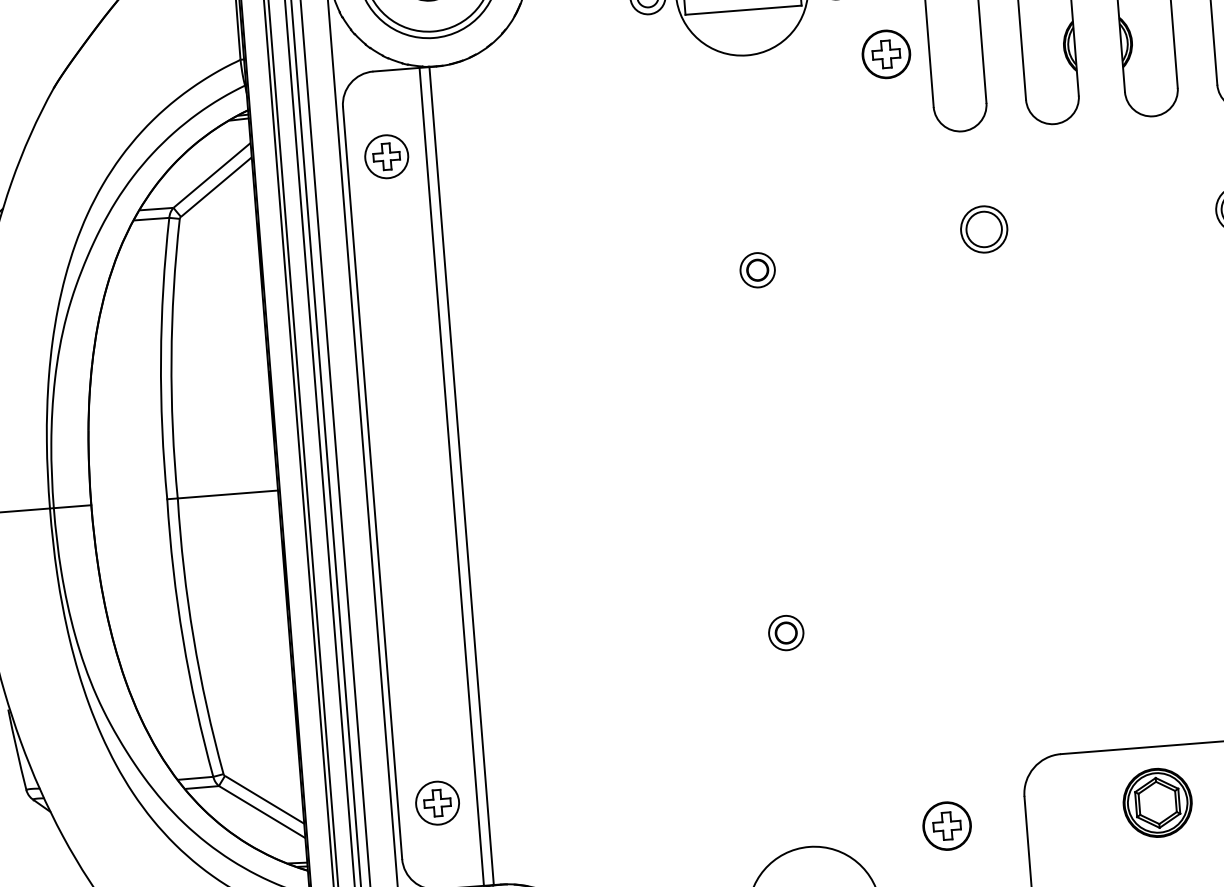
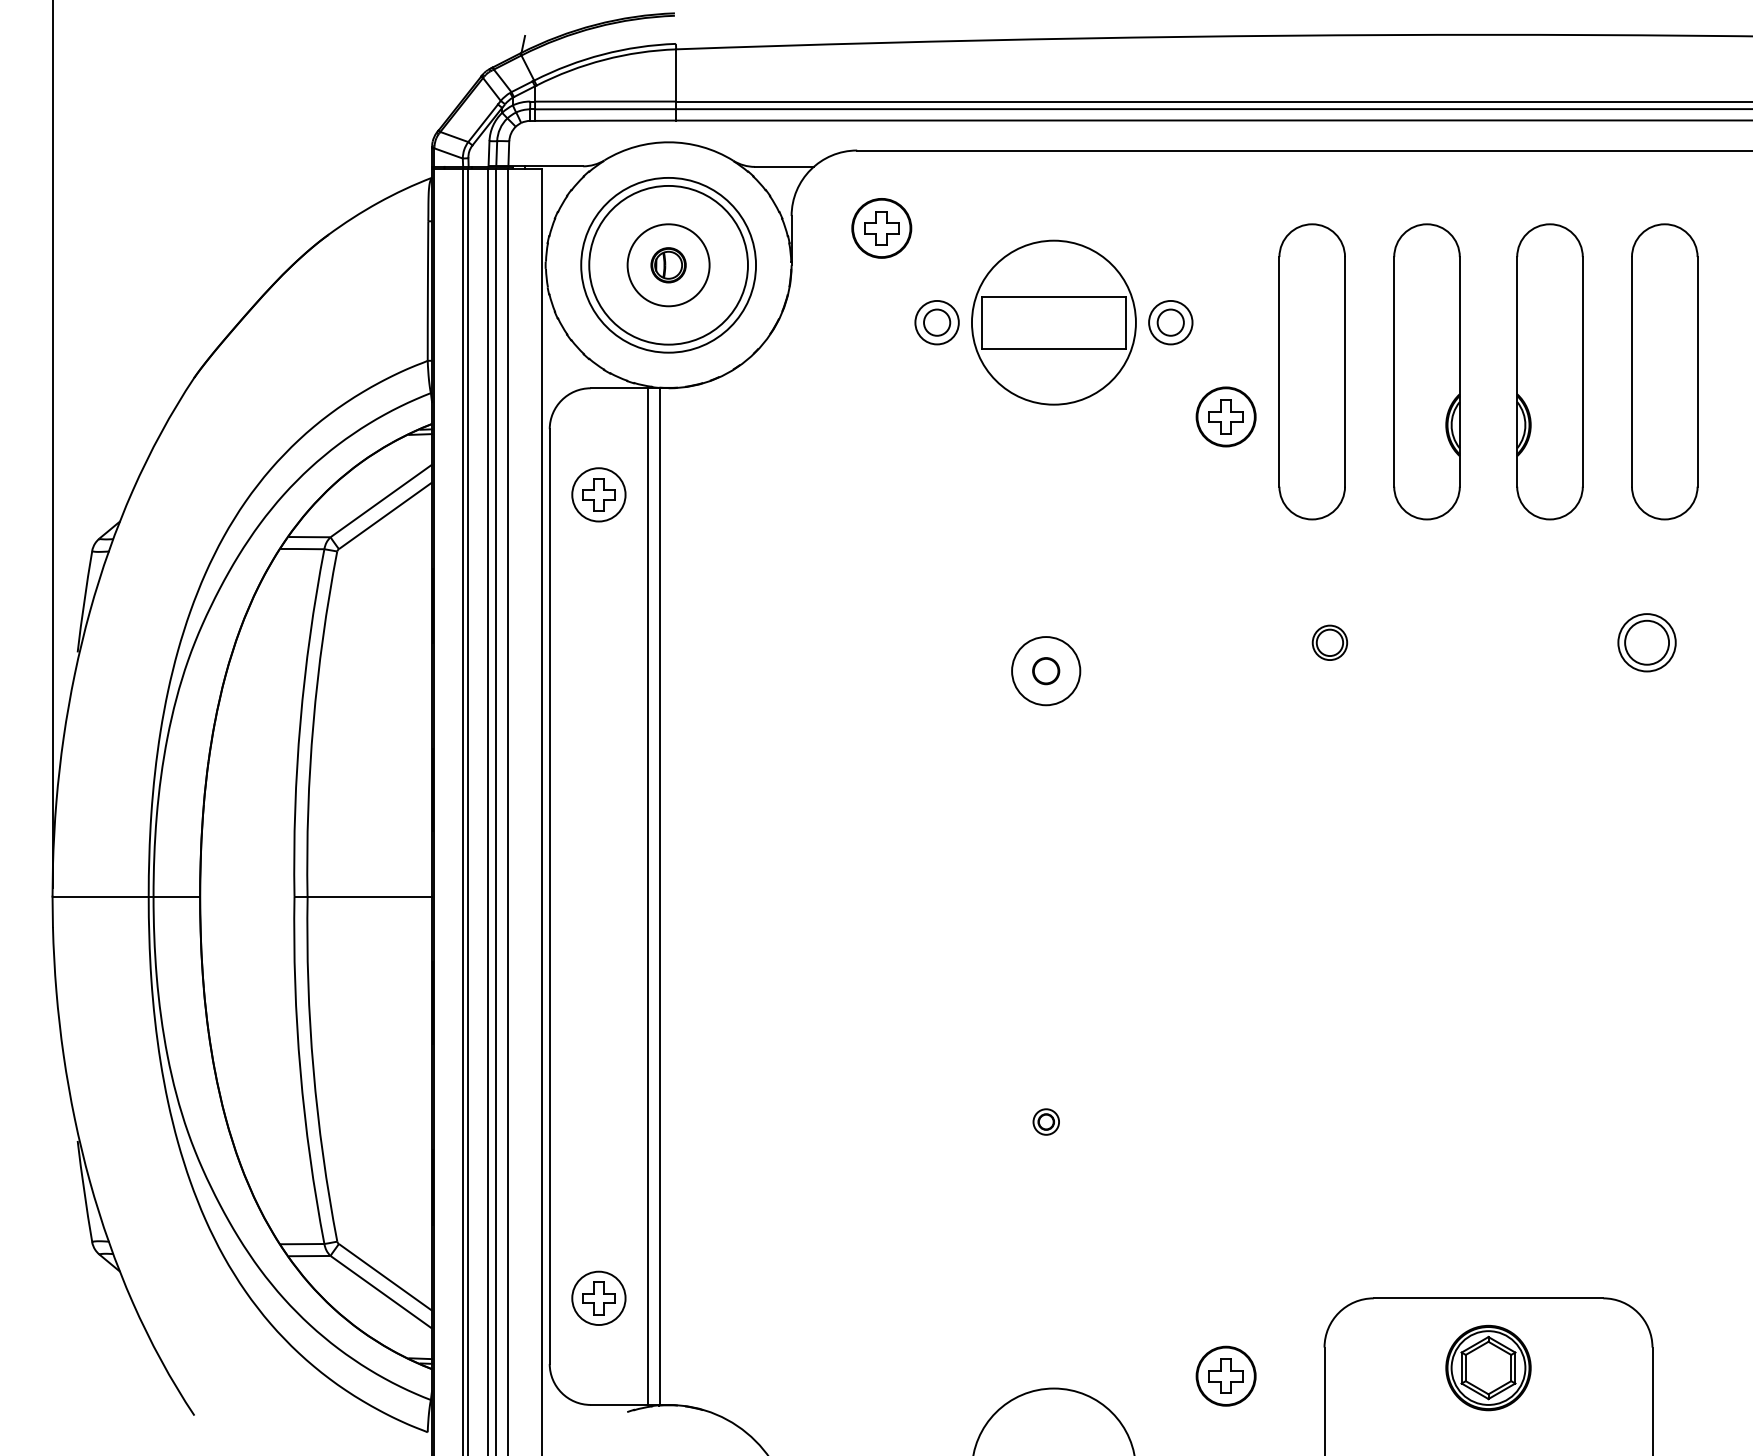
part: (983, 229) -> (1329, 642), size x0.6
circle: (757, 269) -> (1045, 670), size x1.6
part: (786, 632) -> (1046, 1121), size x0.6

